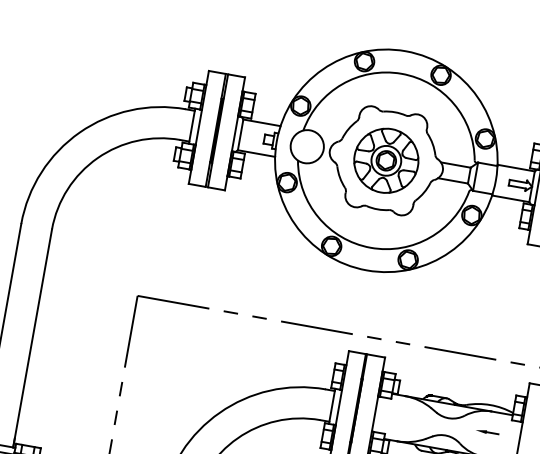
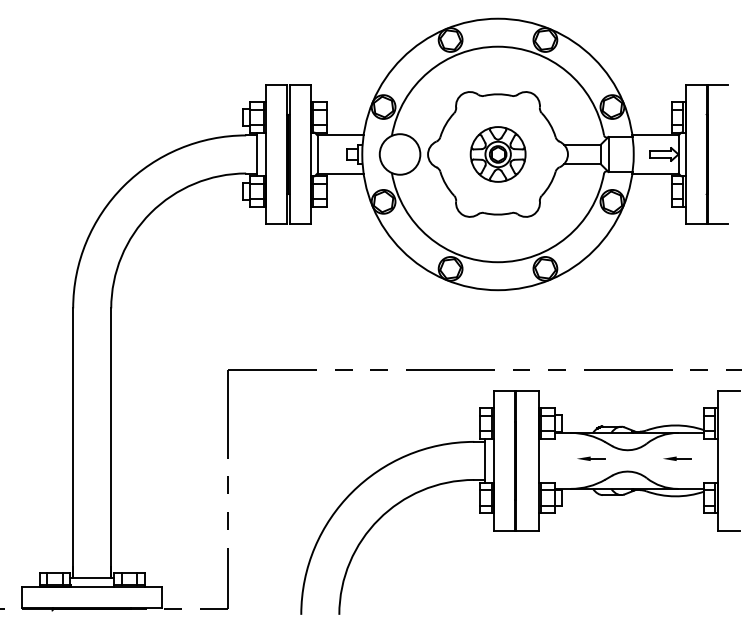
part: (386, 160) -> (498, 154), size x0.7
part: (418, 419) -> (591, 458), added

